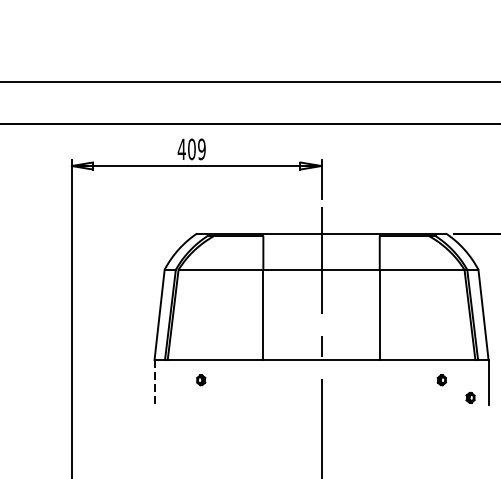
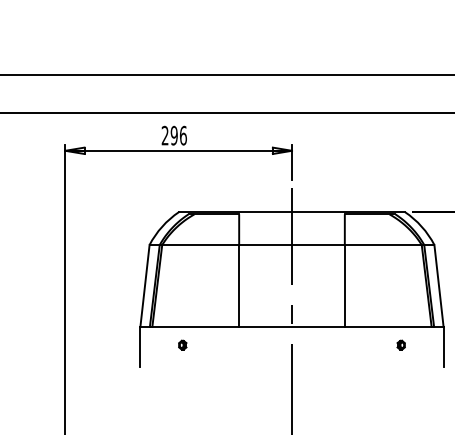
text: (191, 149) -> (173, 135), 409 -> 296
line: (154, 382) -> (140, 347), dashed -> solid
part: (469, 397) -> (426, 360), removed

